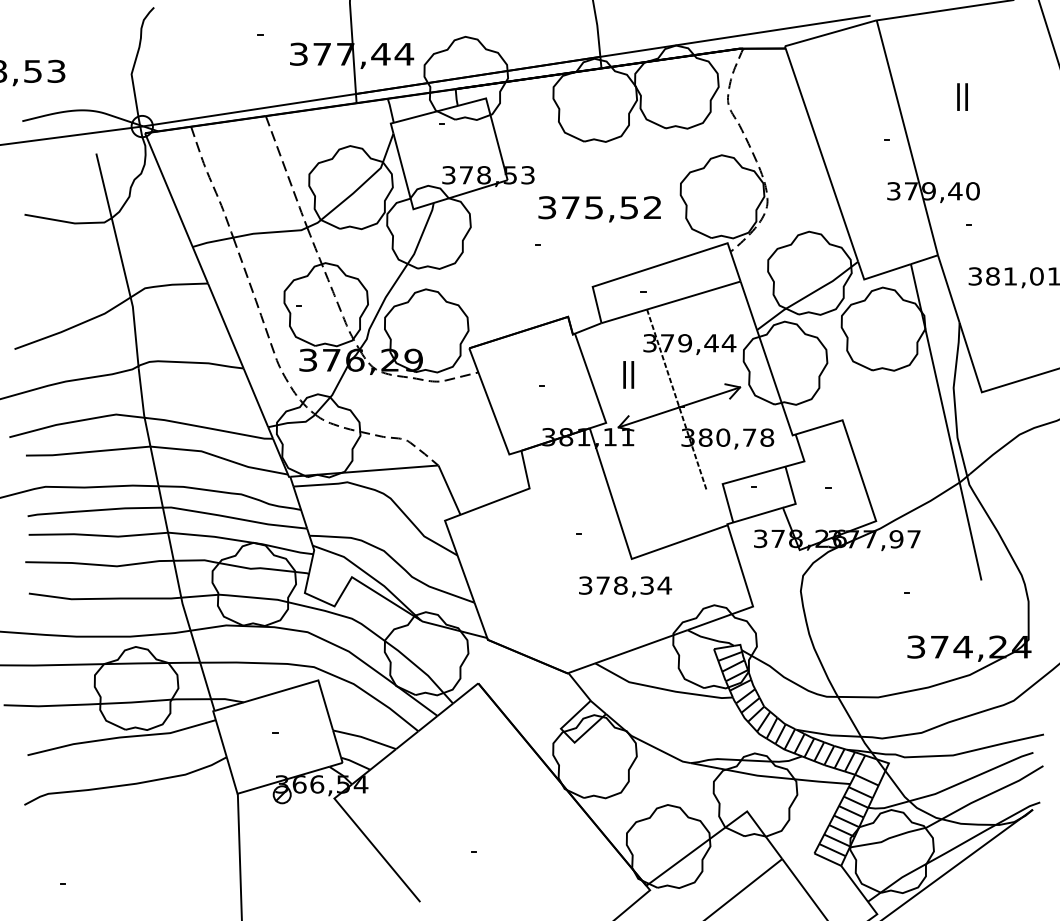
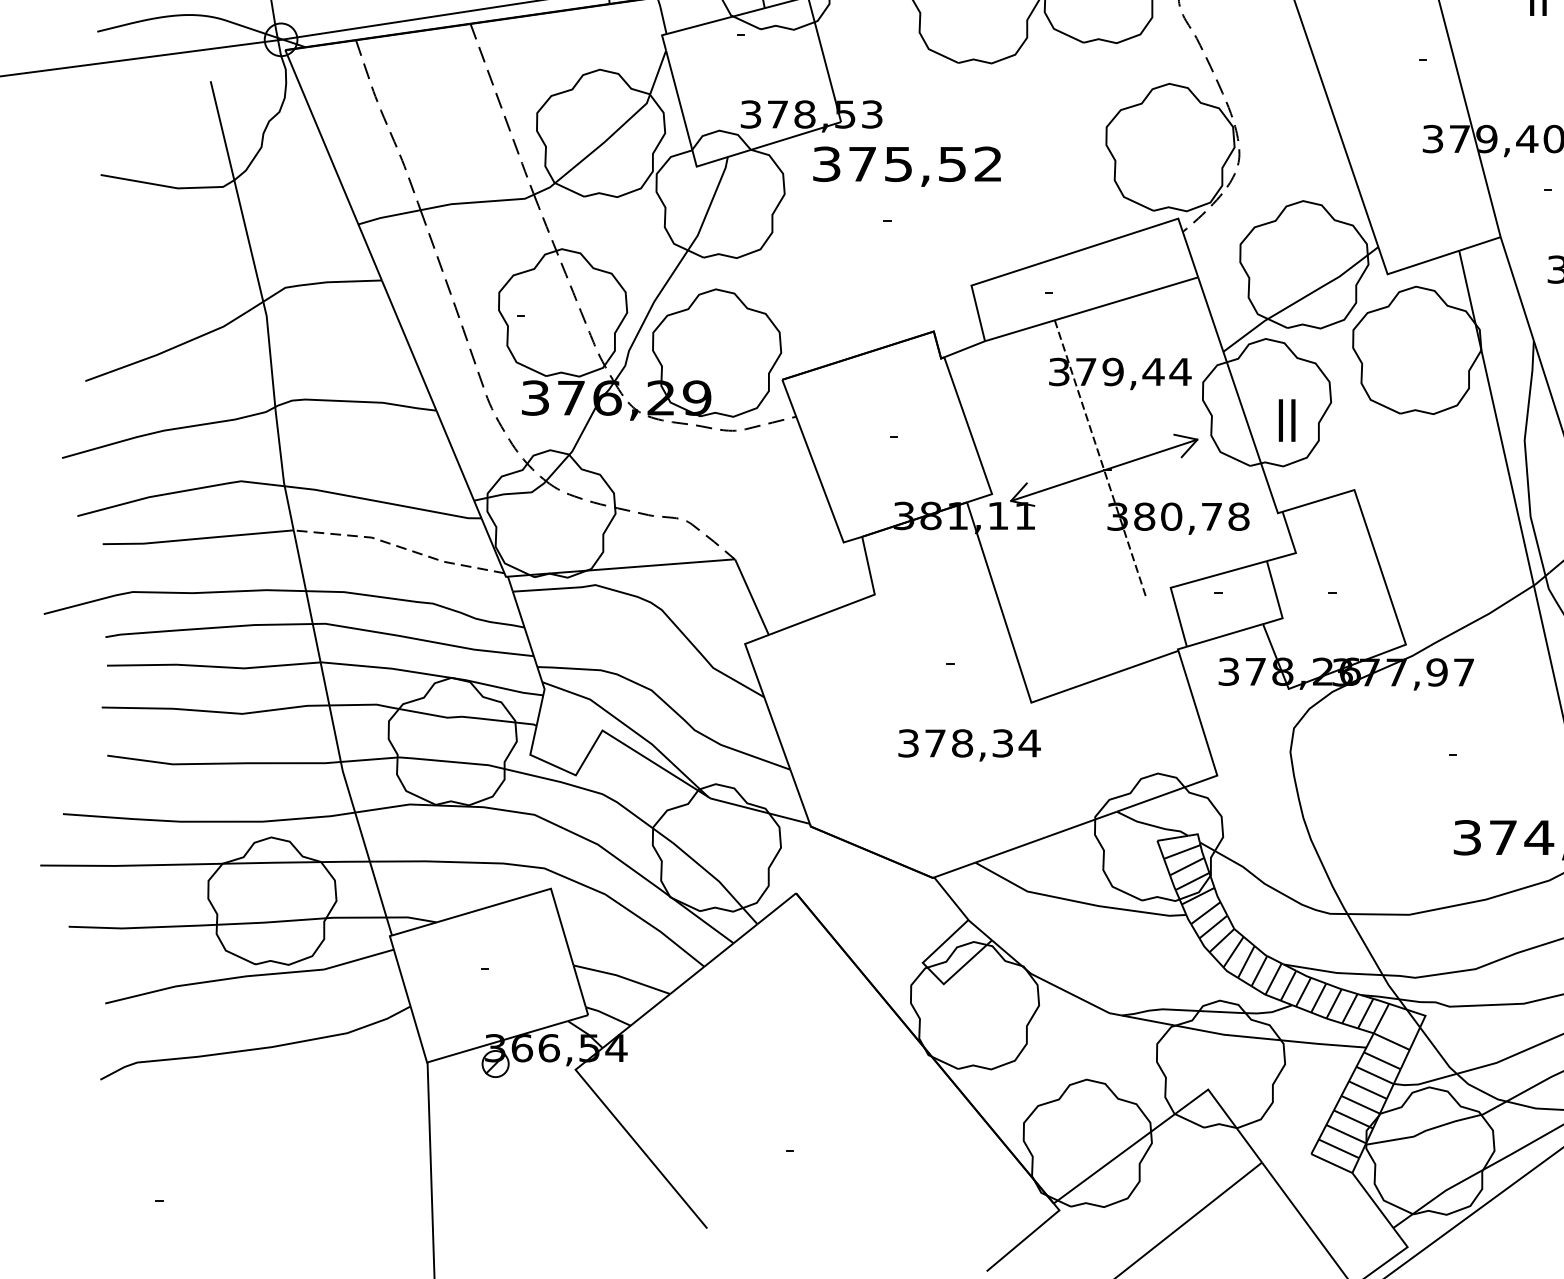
text: (599, 209) -> (906, 166), moved
text: (628, 374) -> (1286, 419), moved
line: (219, 457) -> (399, 547), solid -> dashed
text: (625, 586) -> (969, 744), moved

